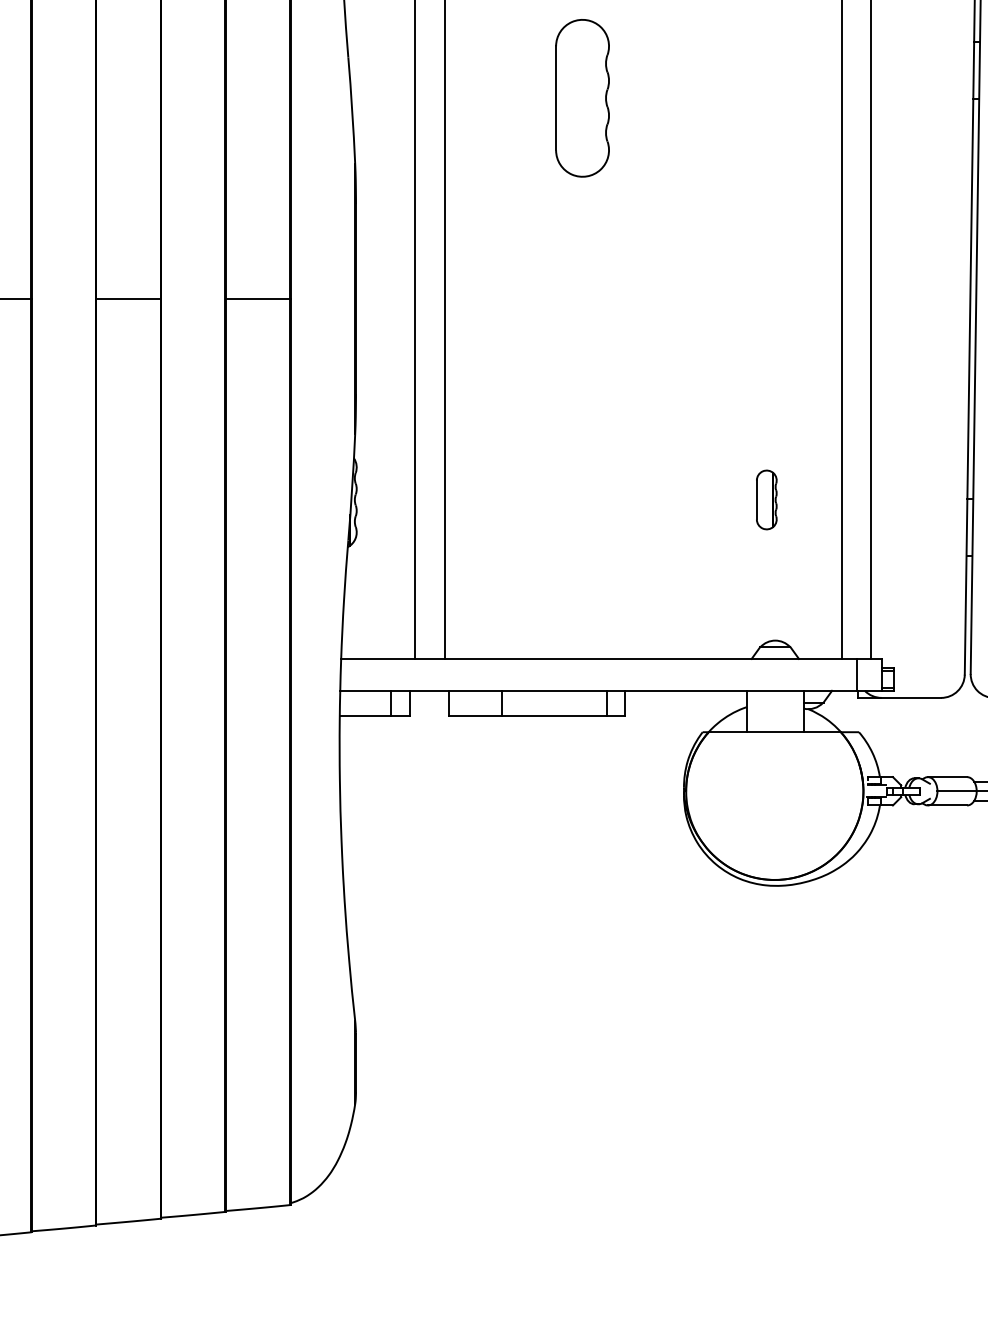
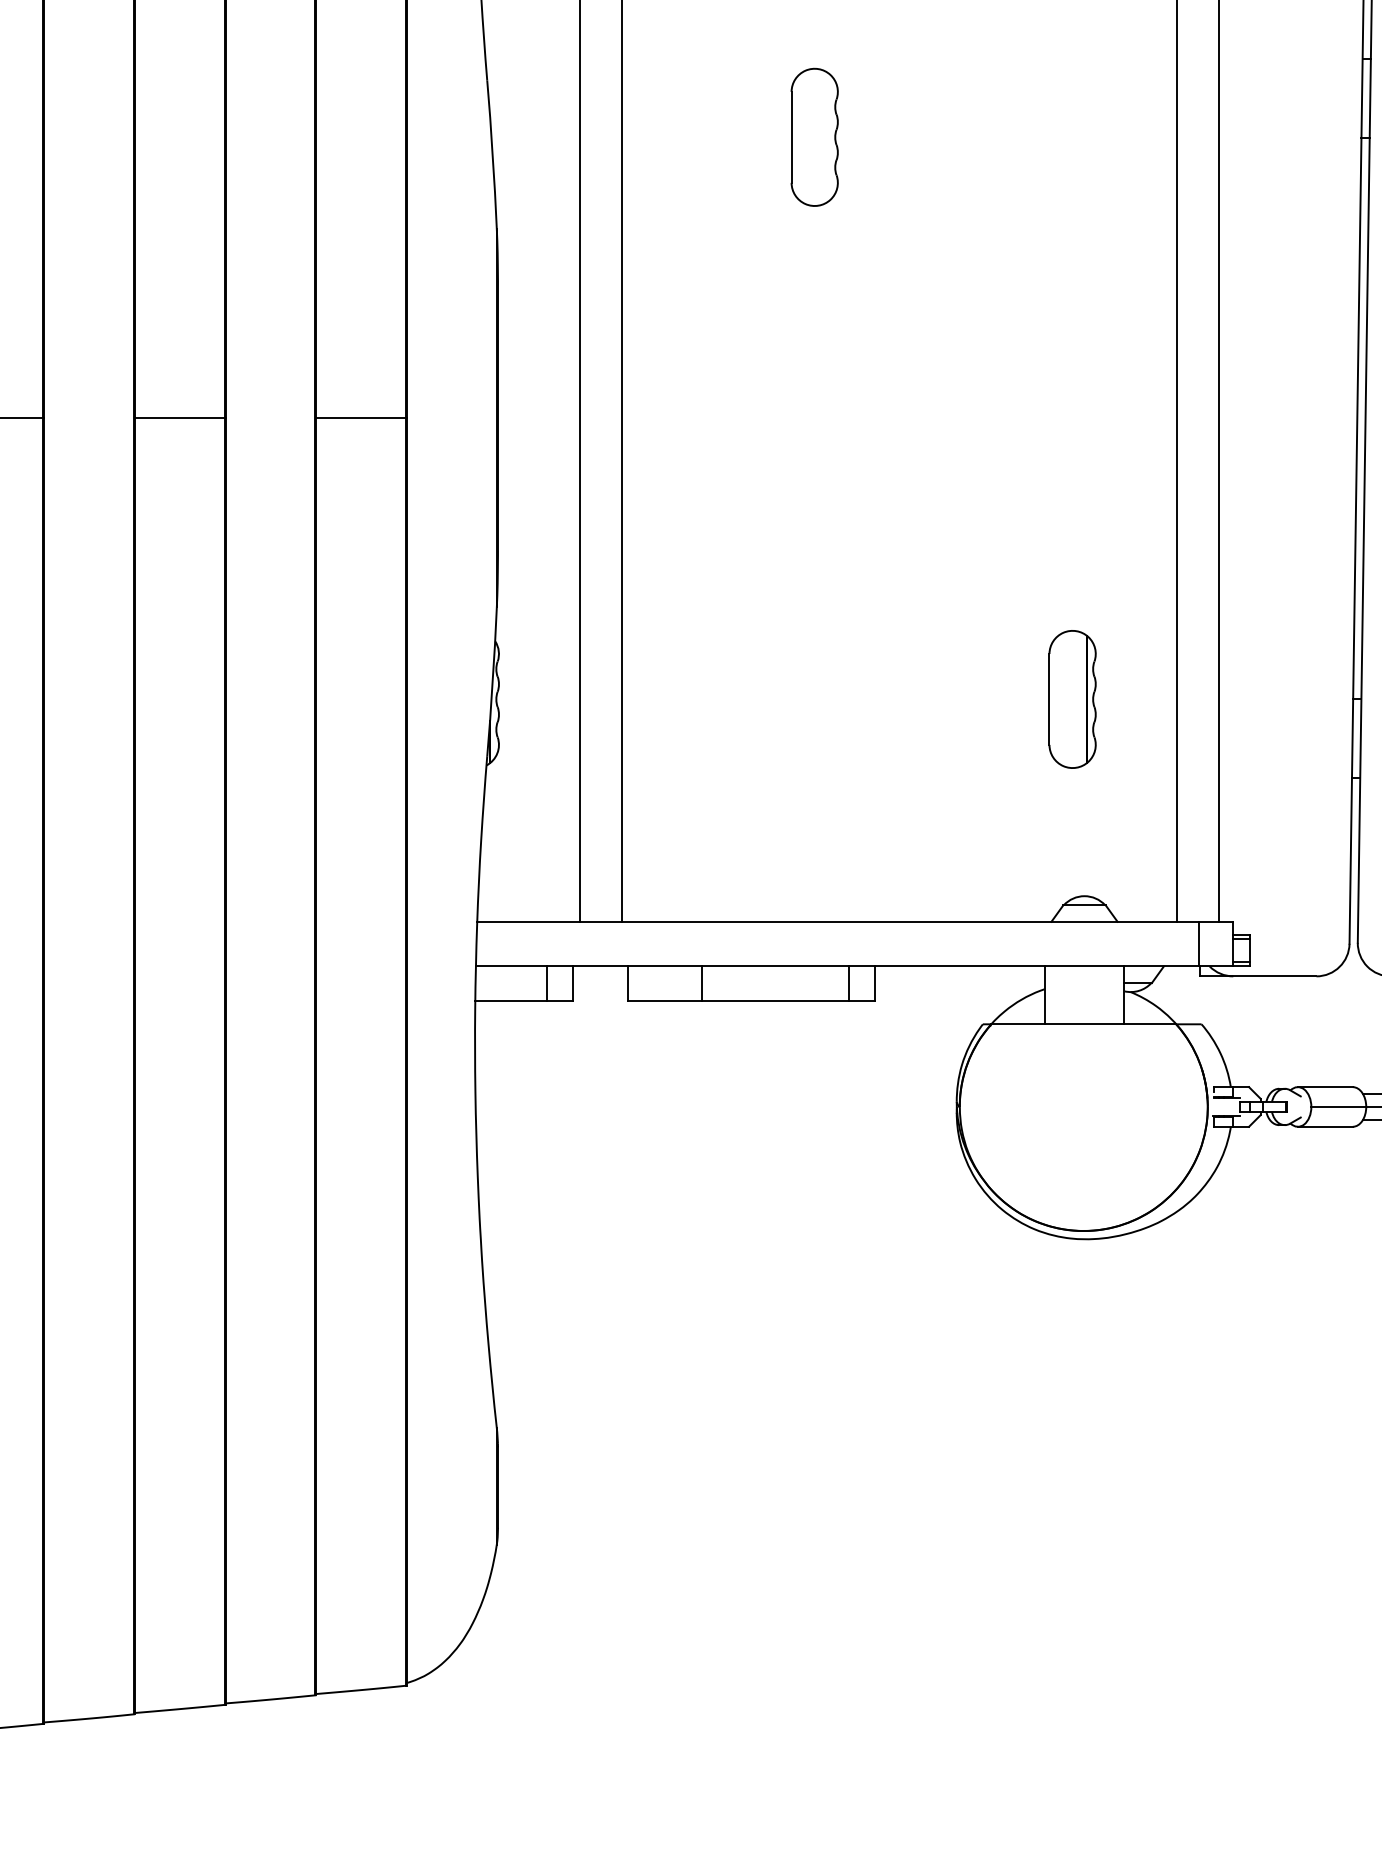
part: (582, 97) -> (814, 136), size x0.62
part: (766, 500) -> (1072, 699), size x1.67

